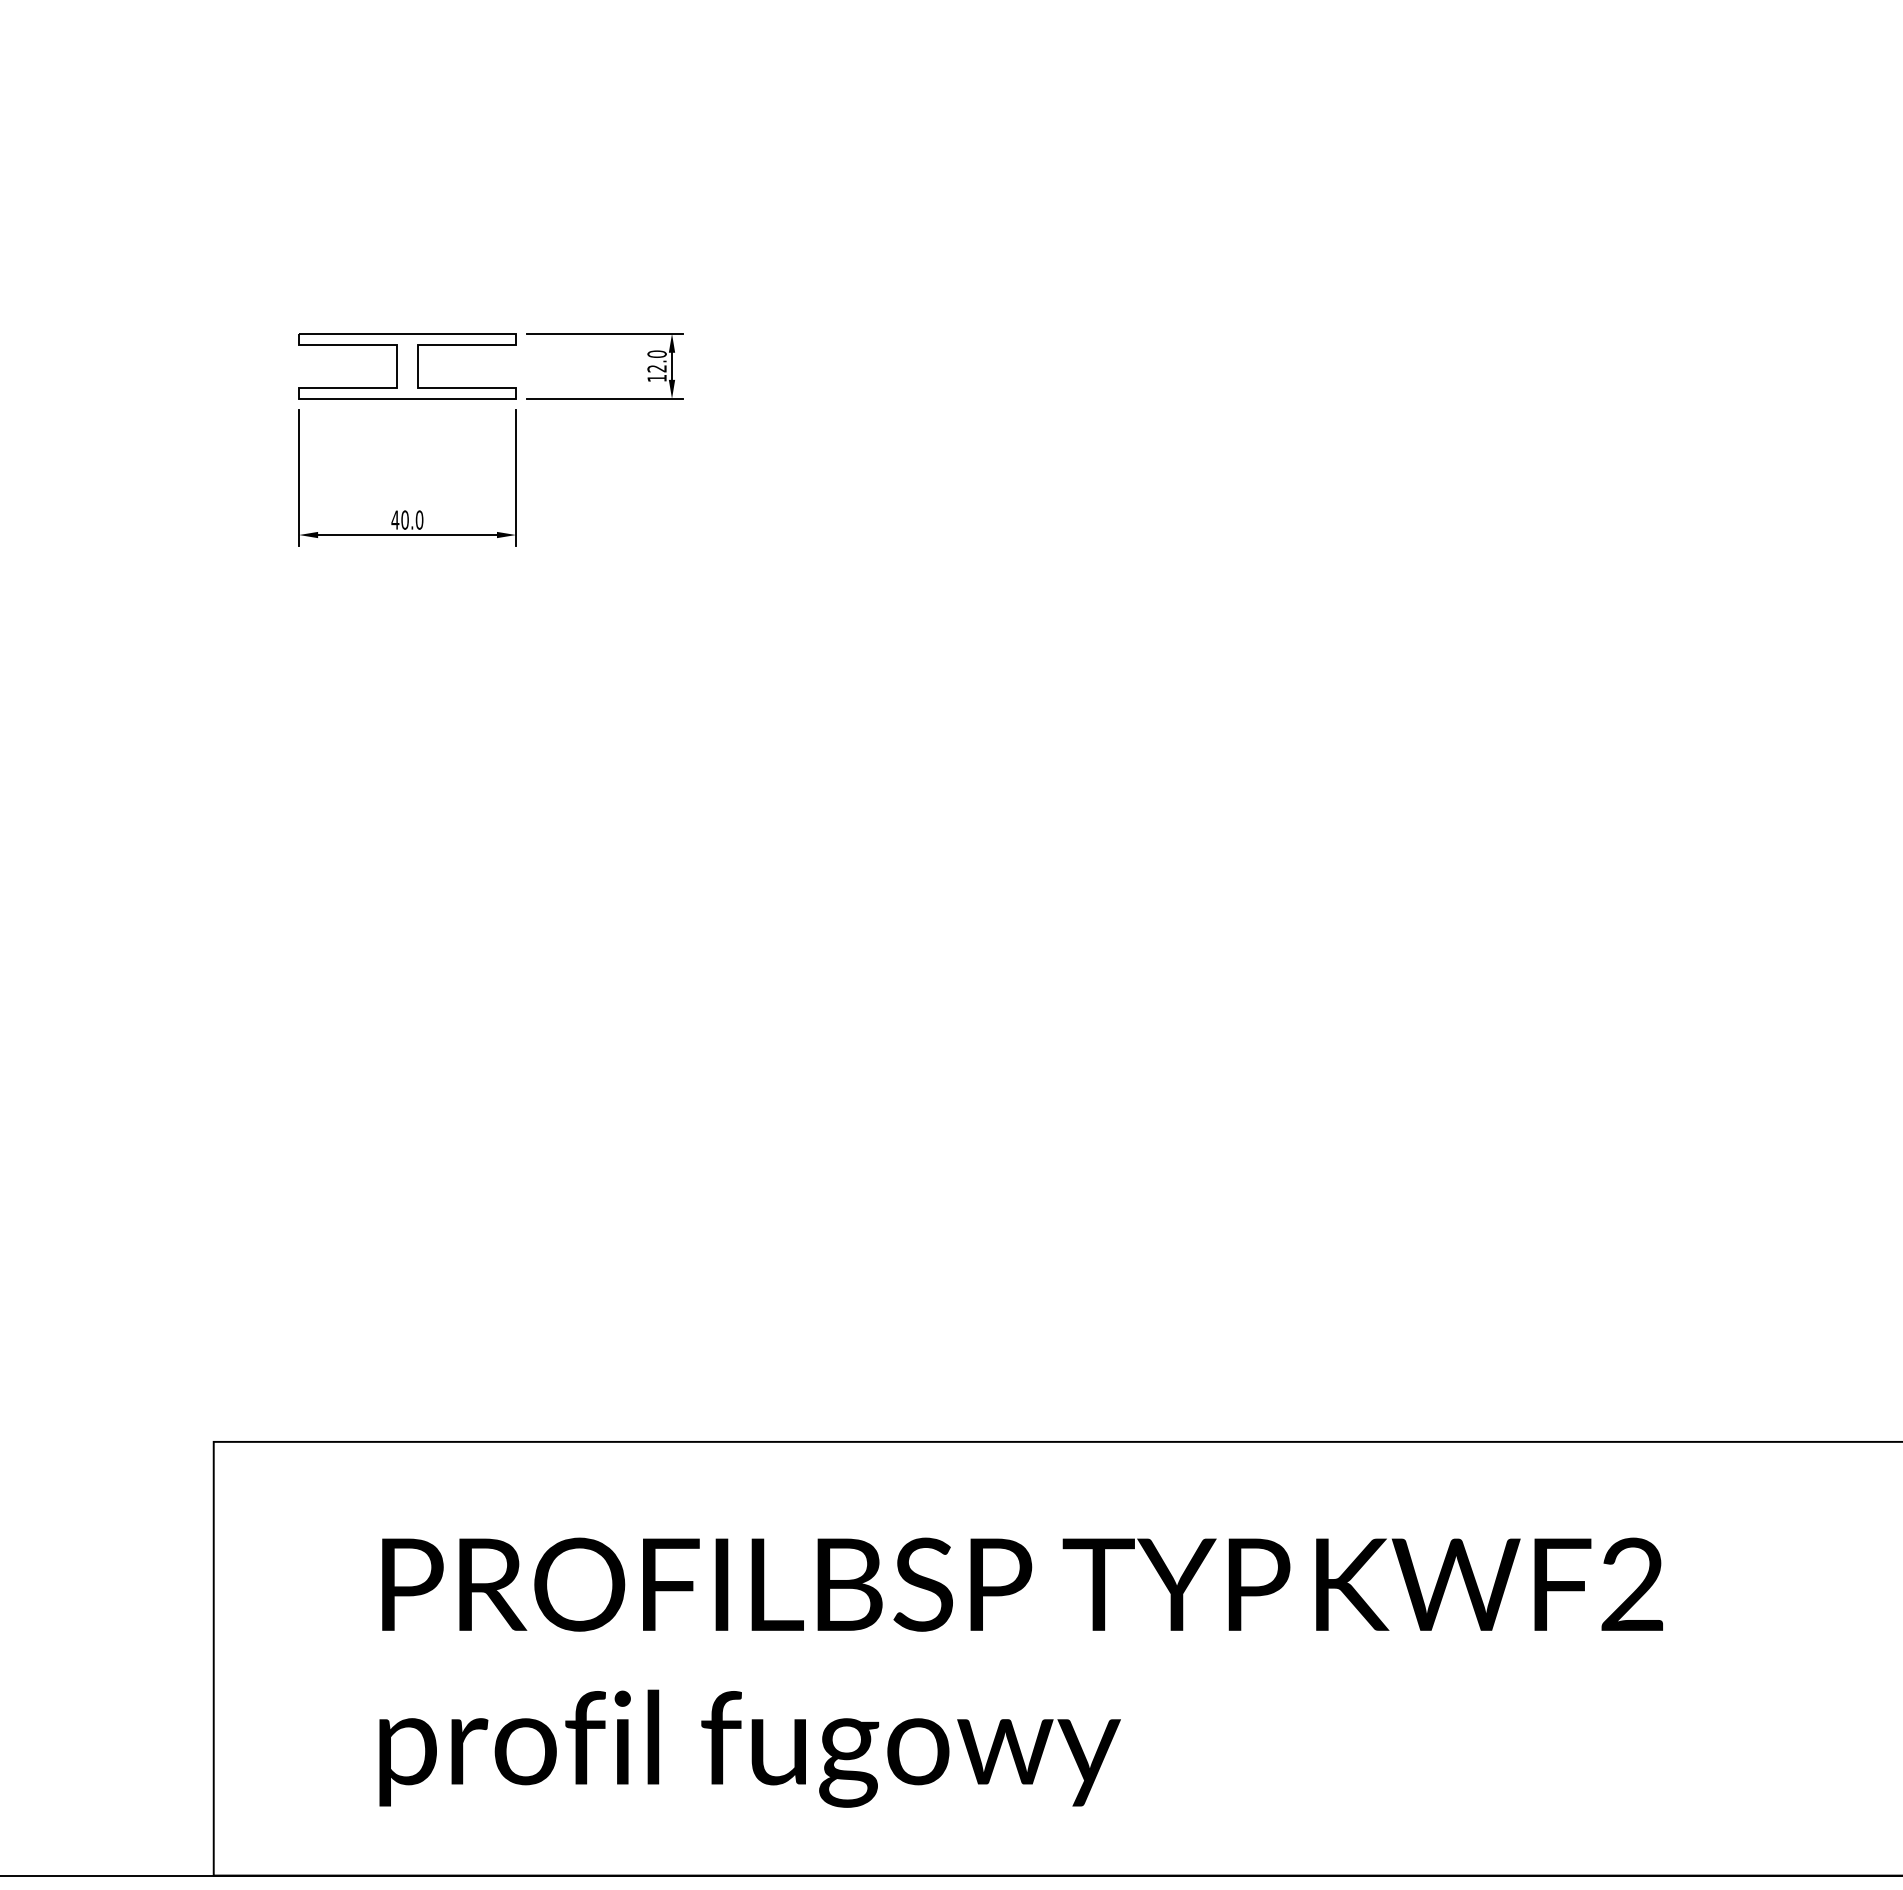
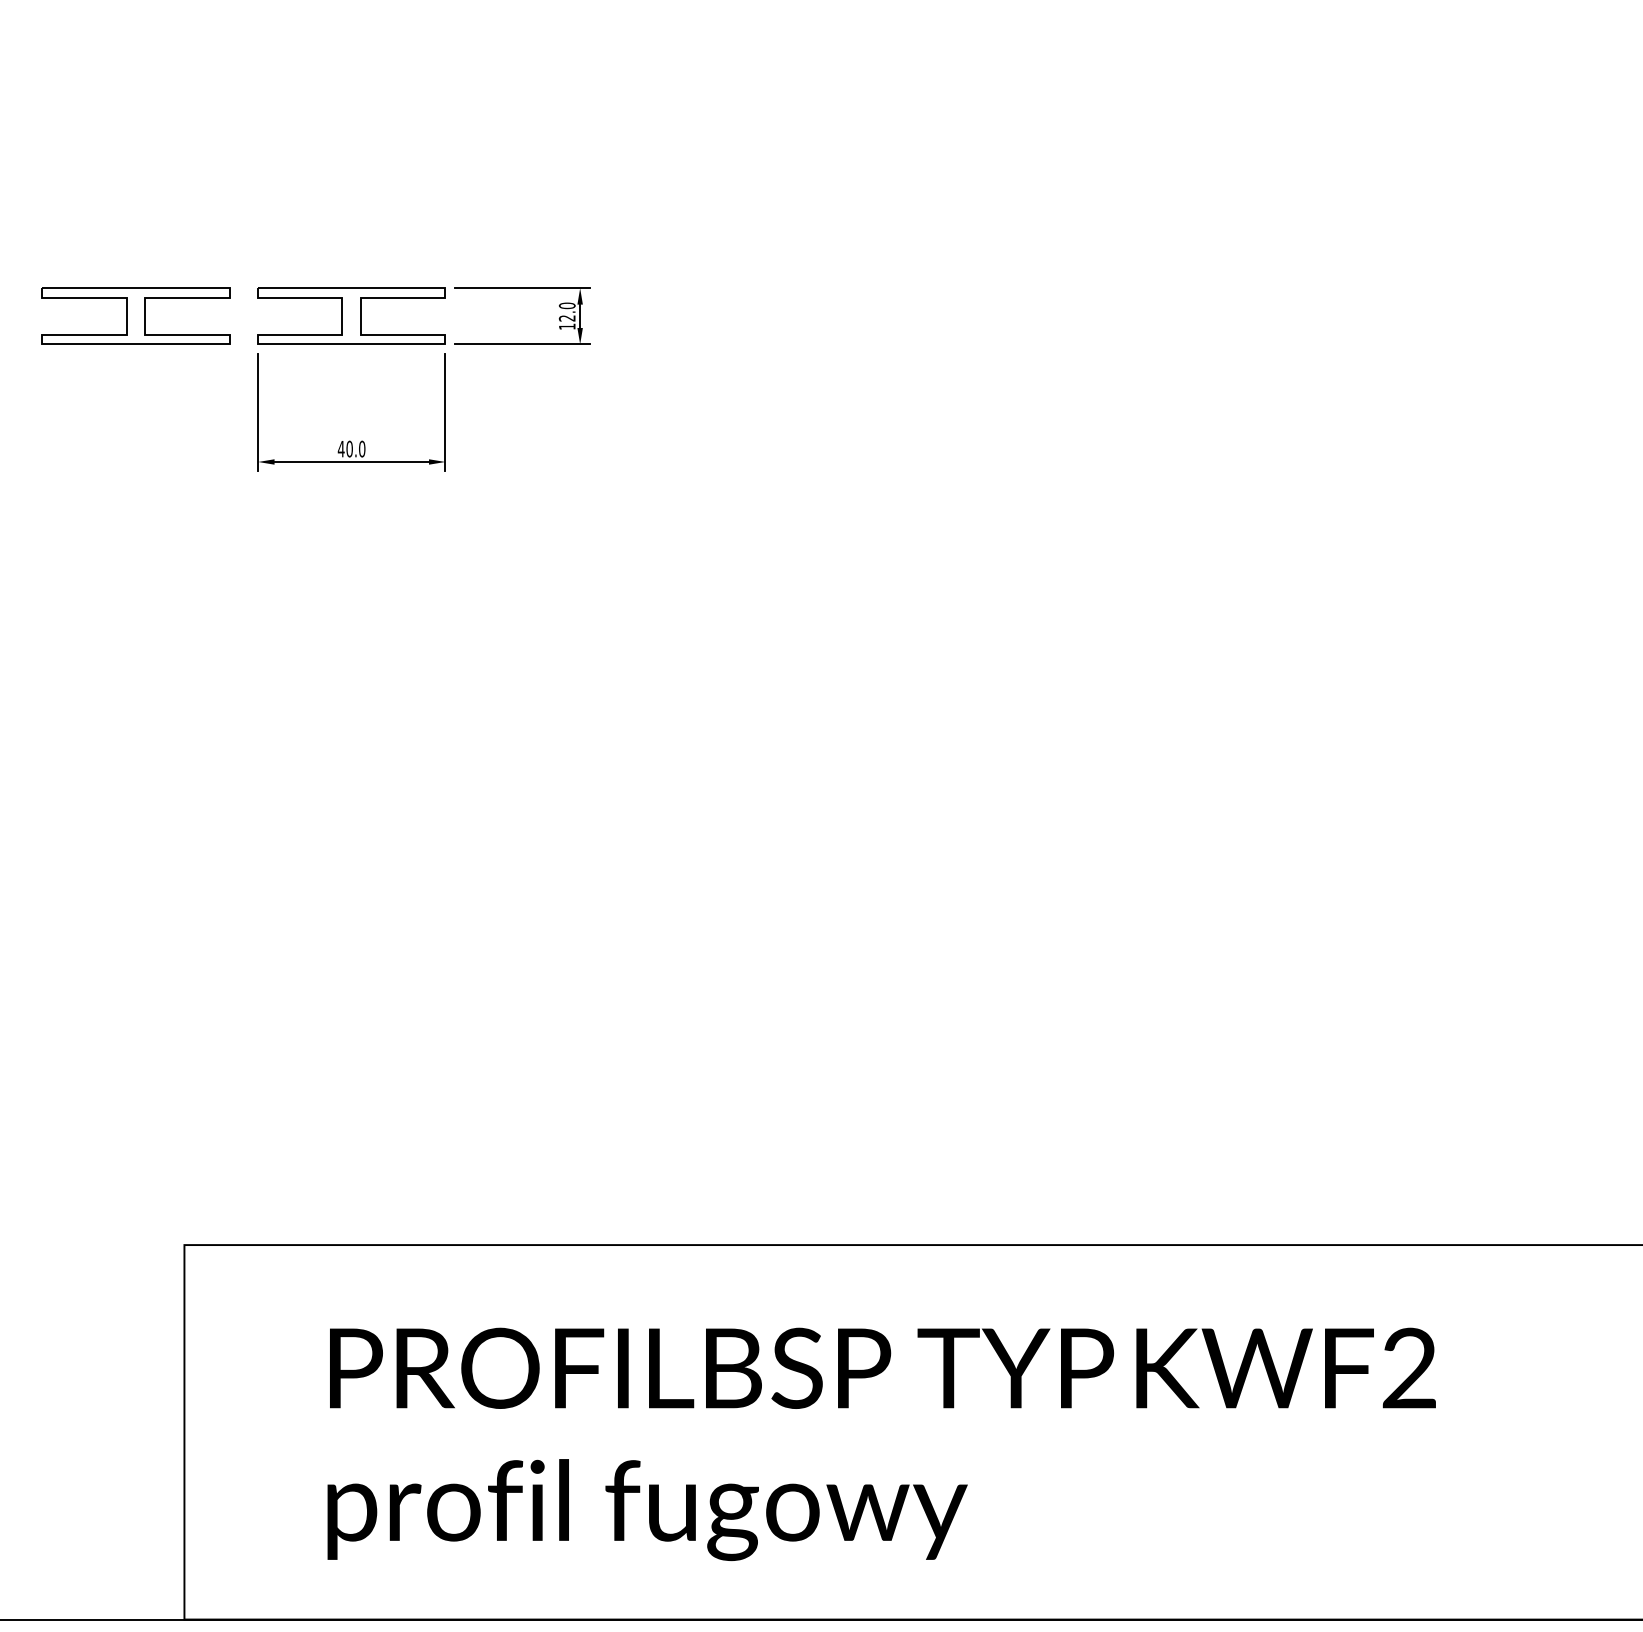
part: (157, 366) -> (135, 316), added

